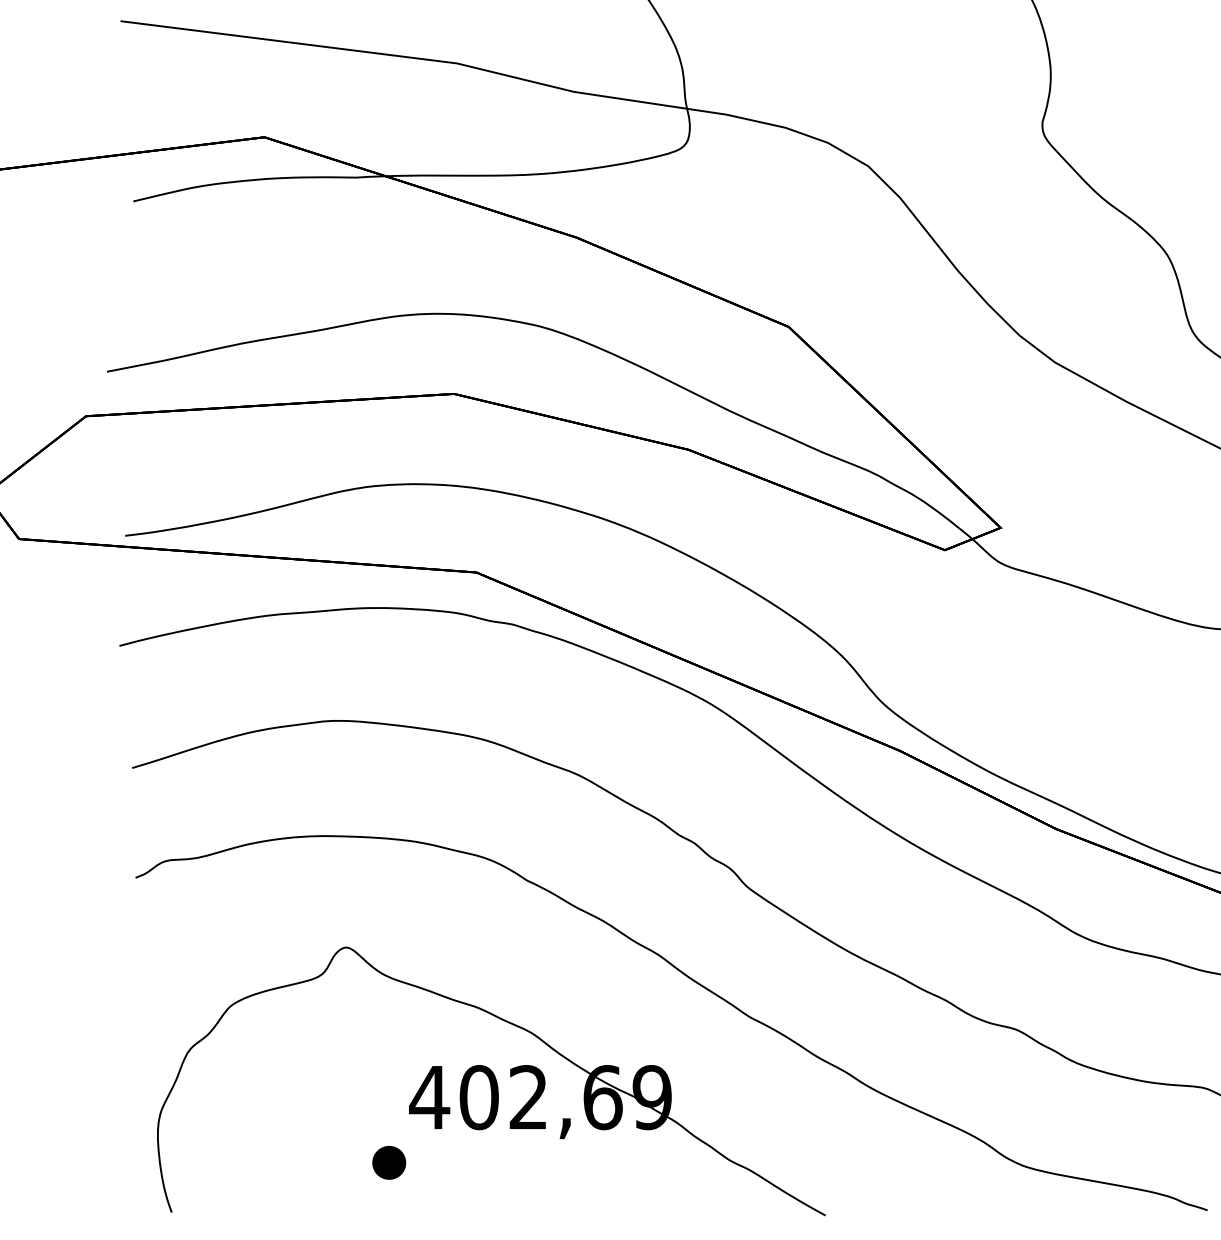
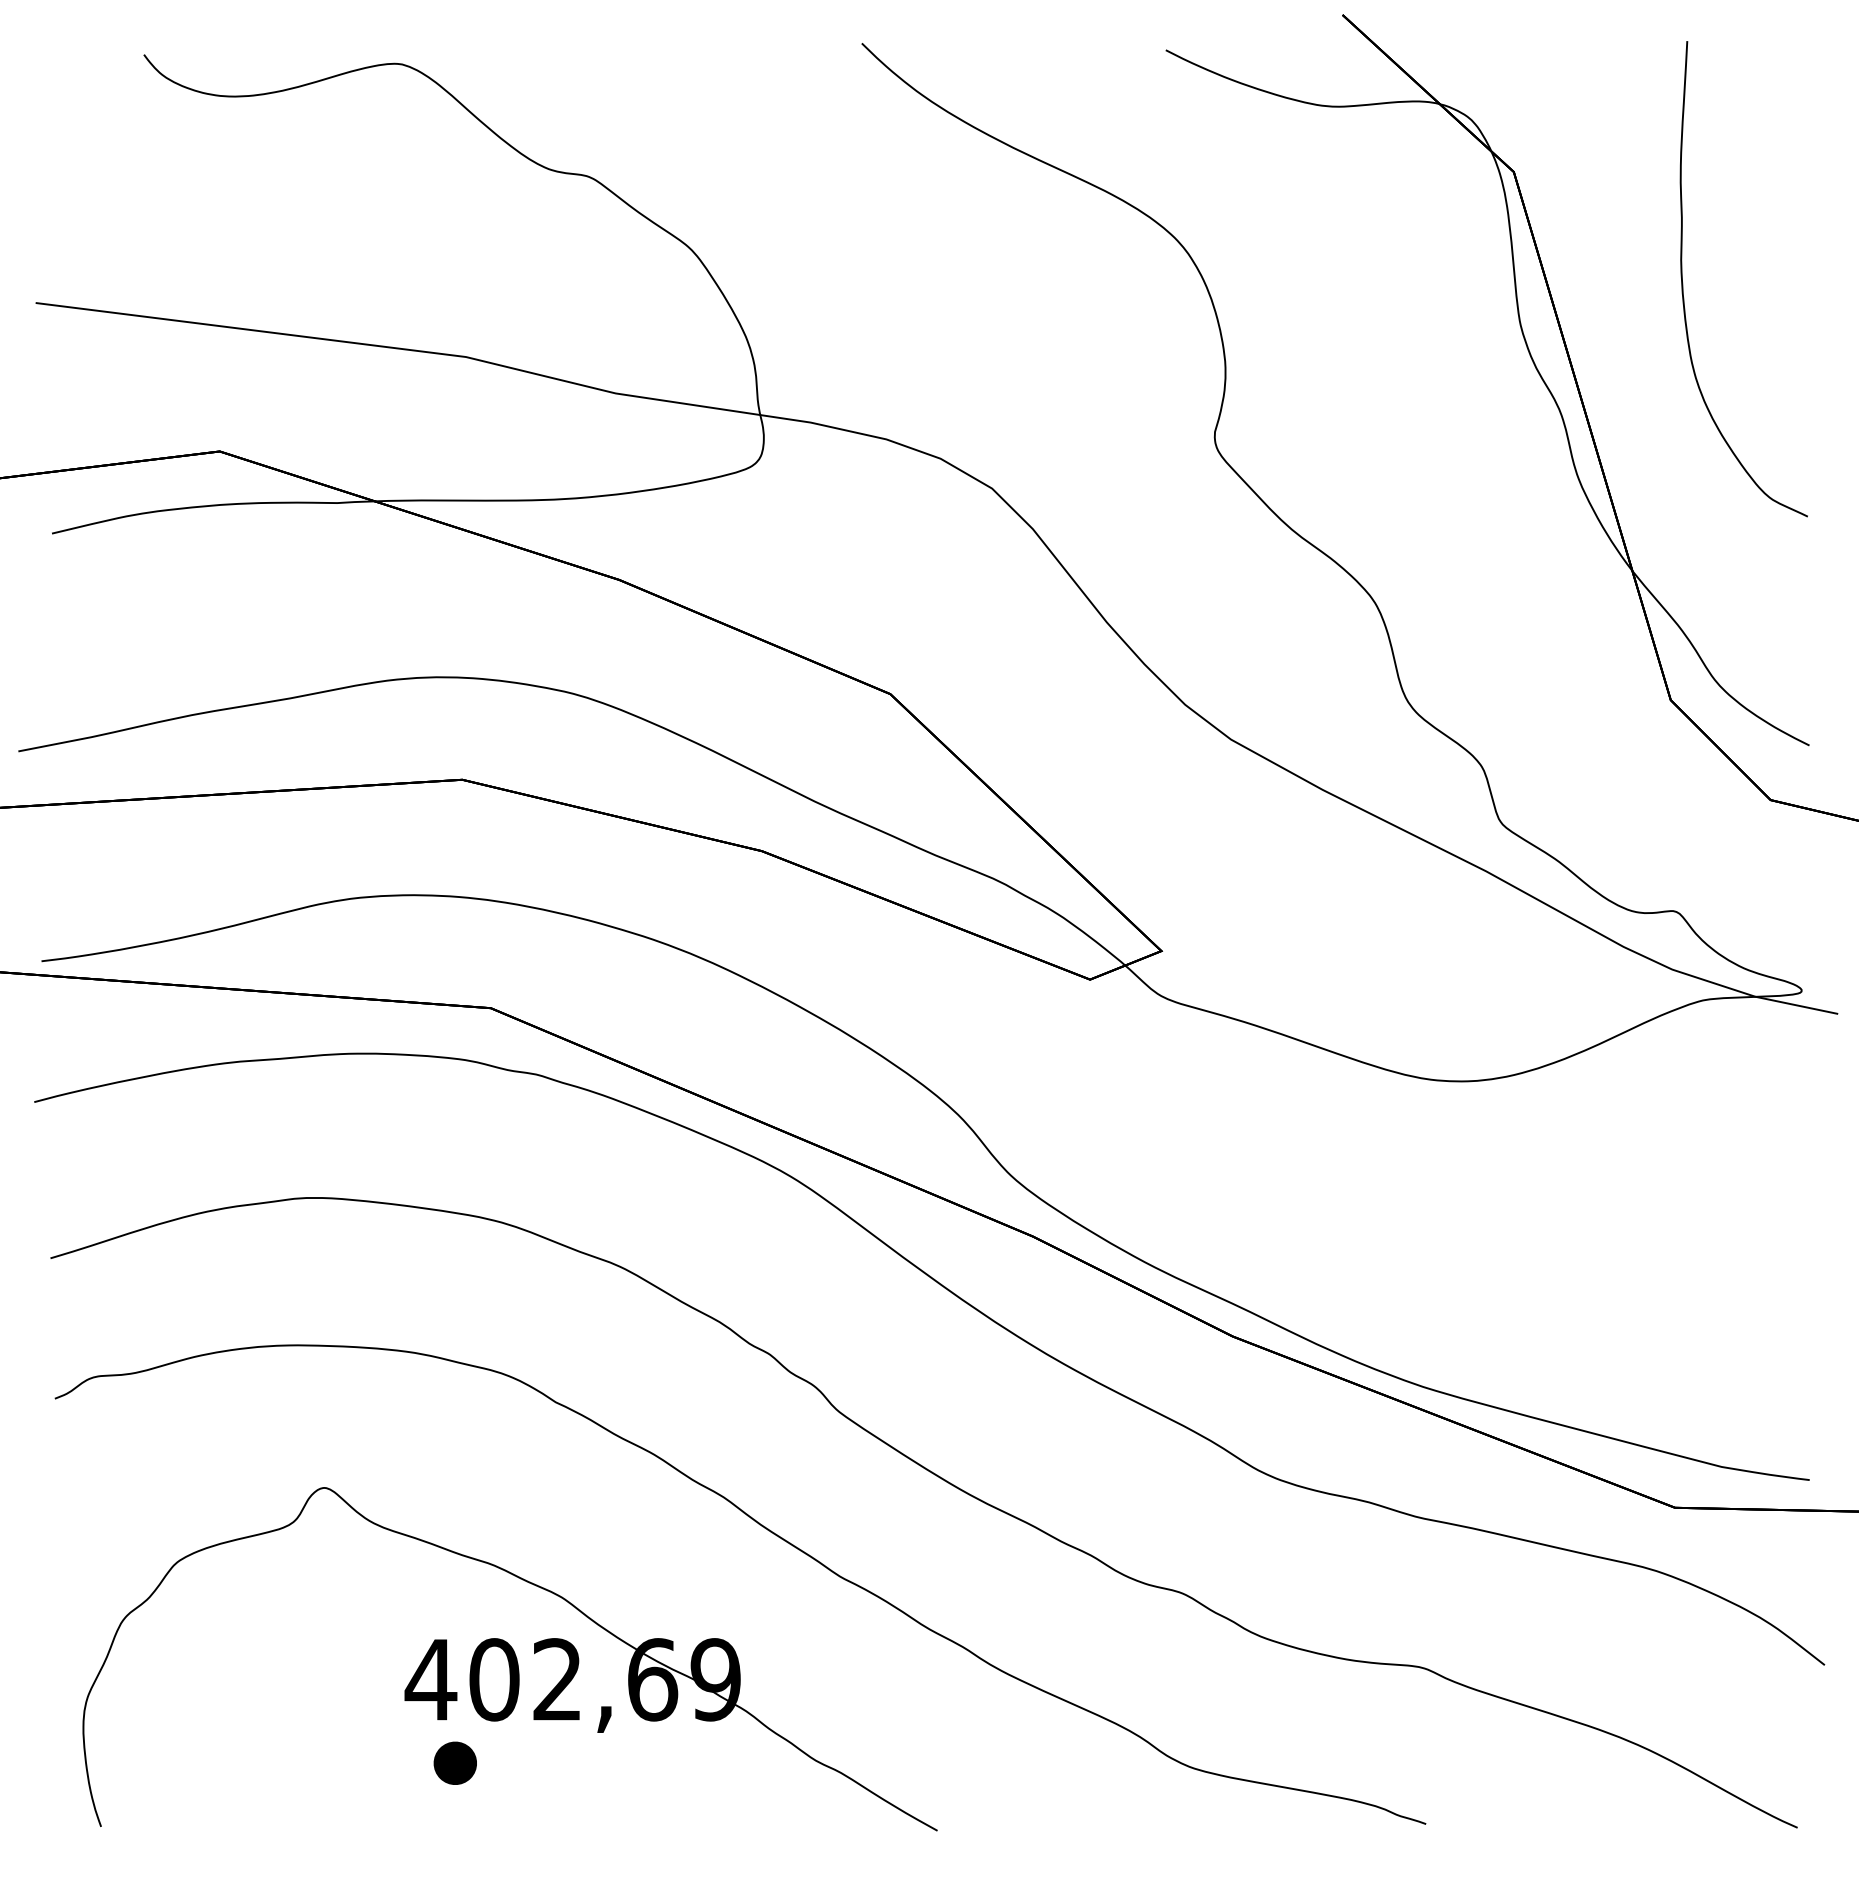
part: (388, 1162) -> (454, 1762), moved

